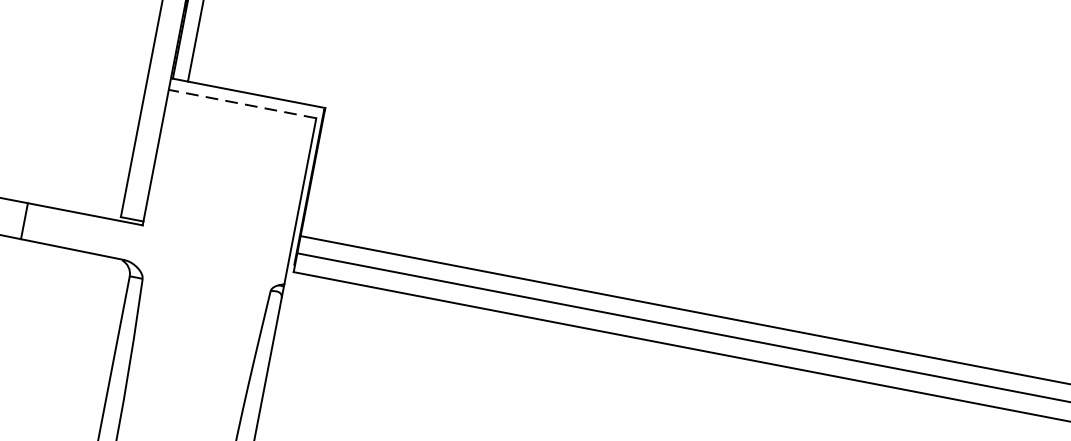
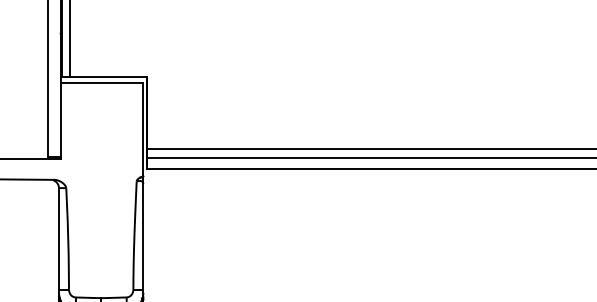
line: (241, 104) -> (101, 83), dashed -> solid

